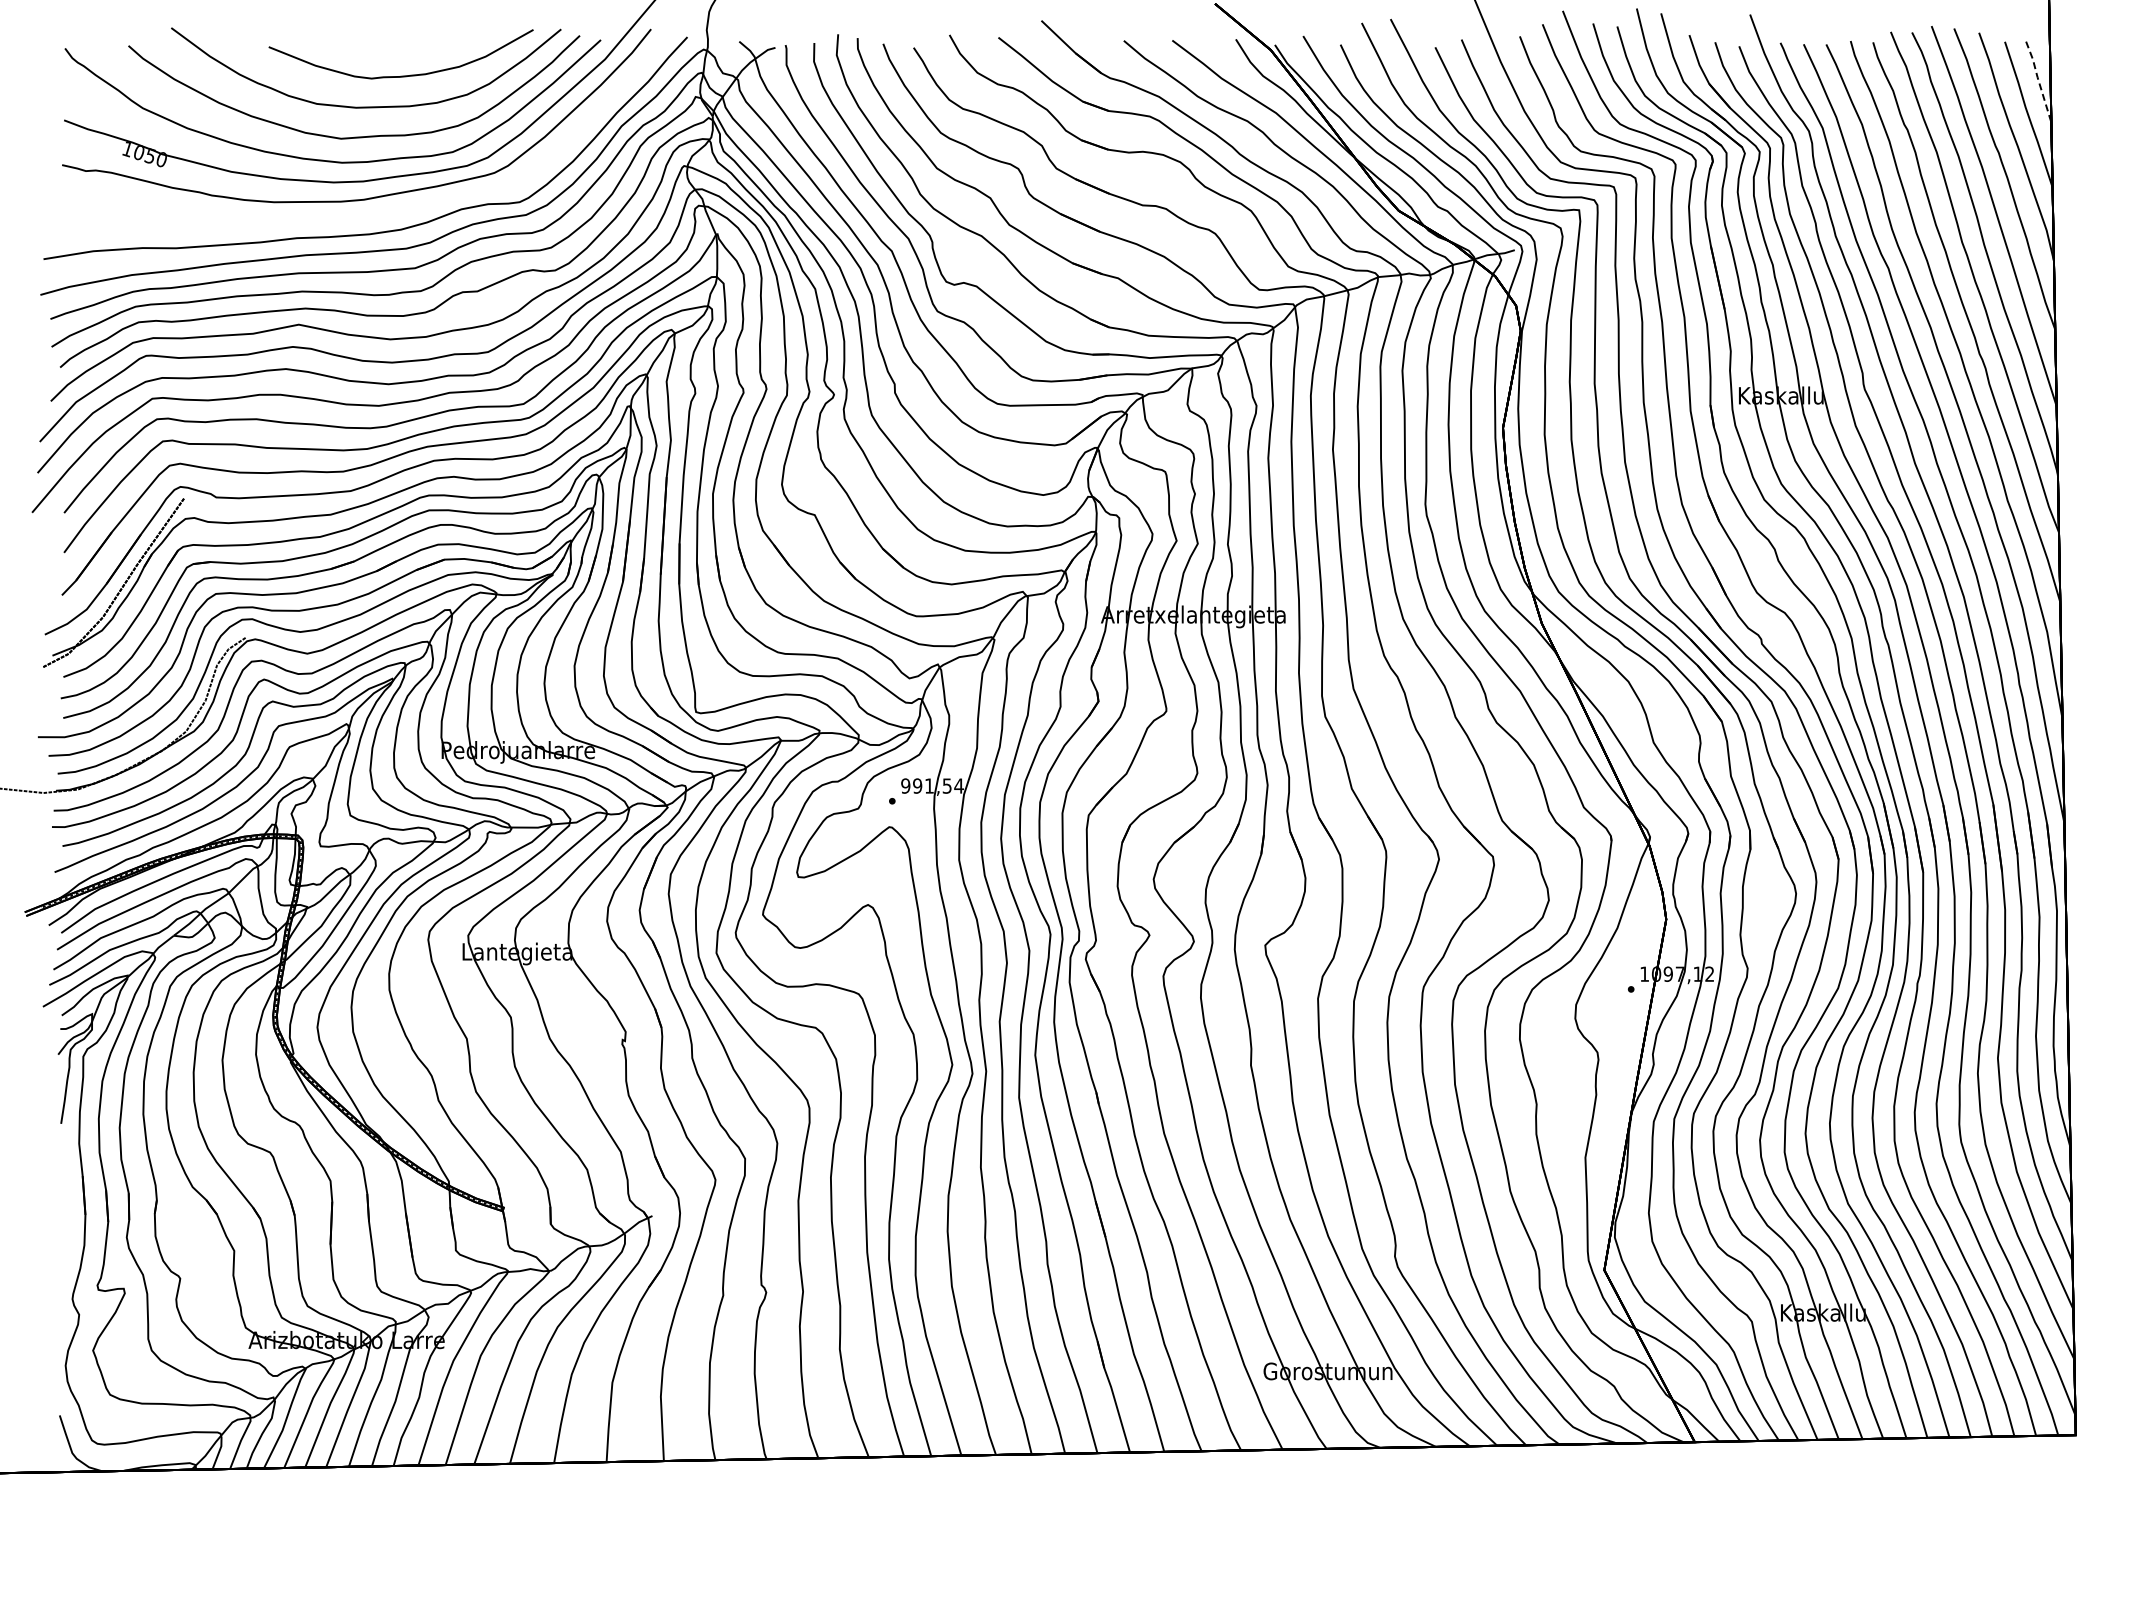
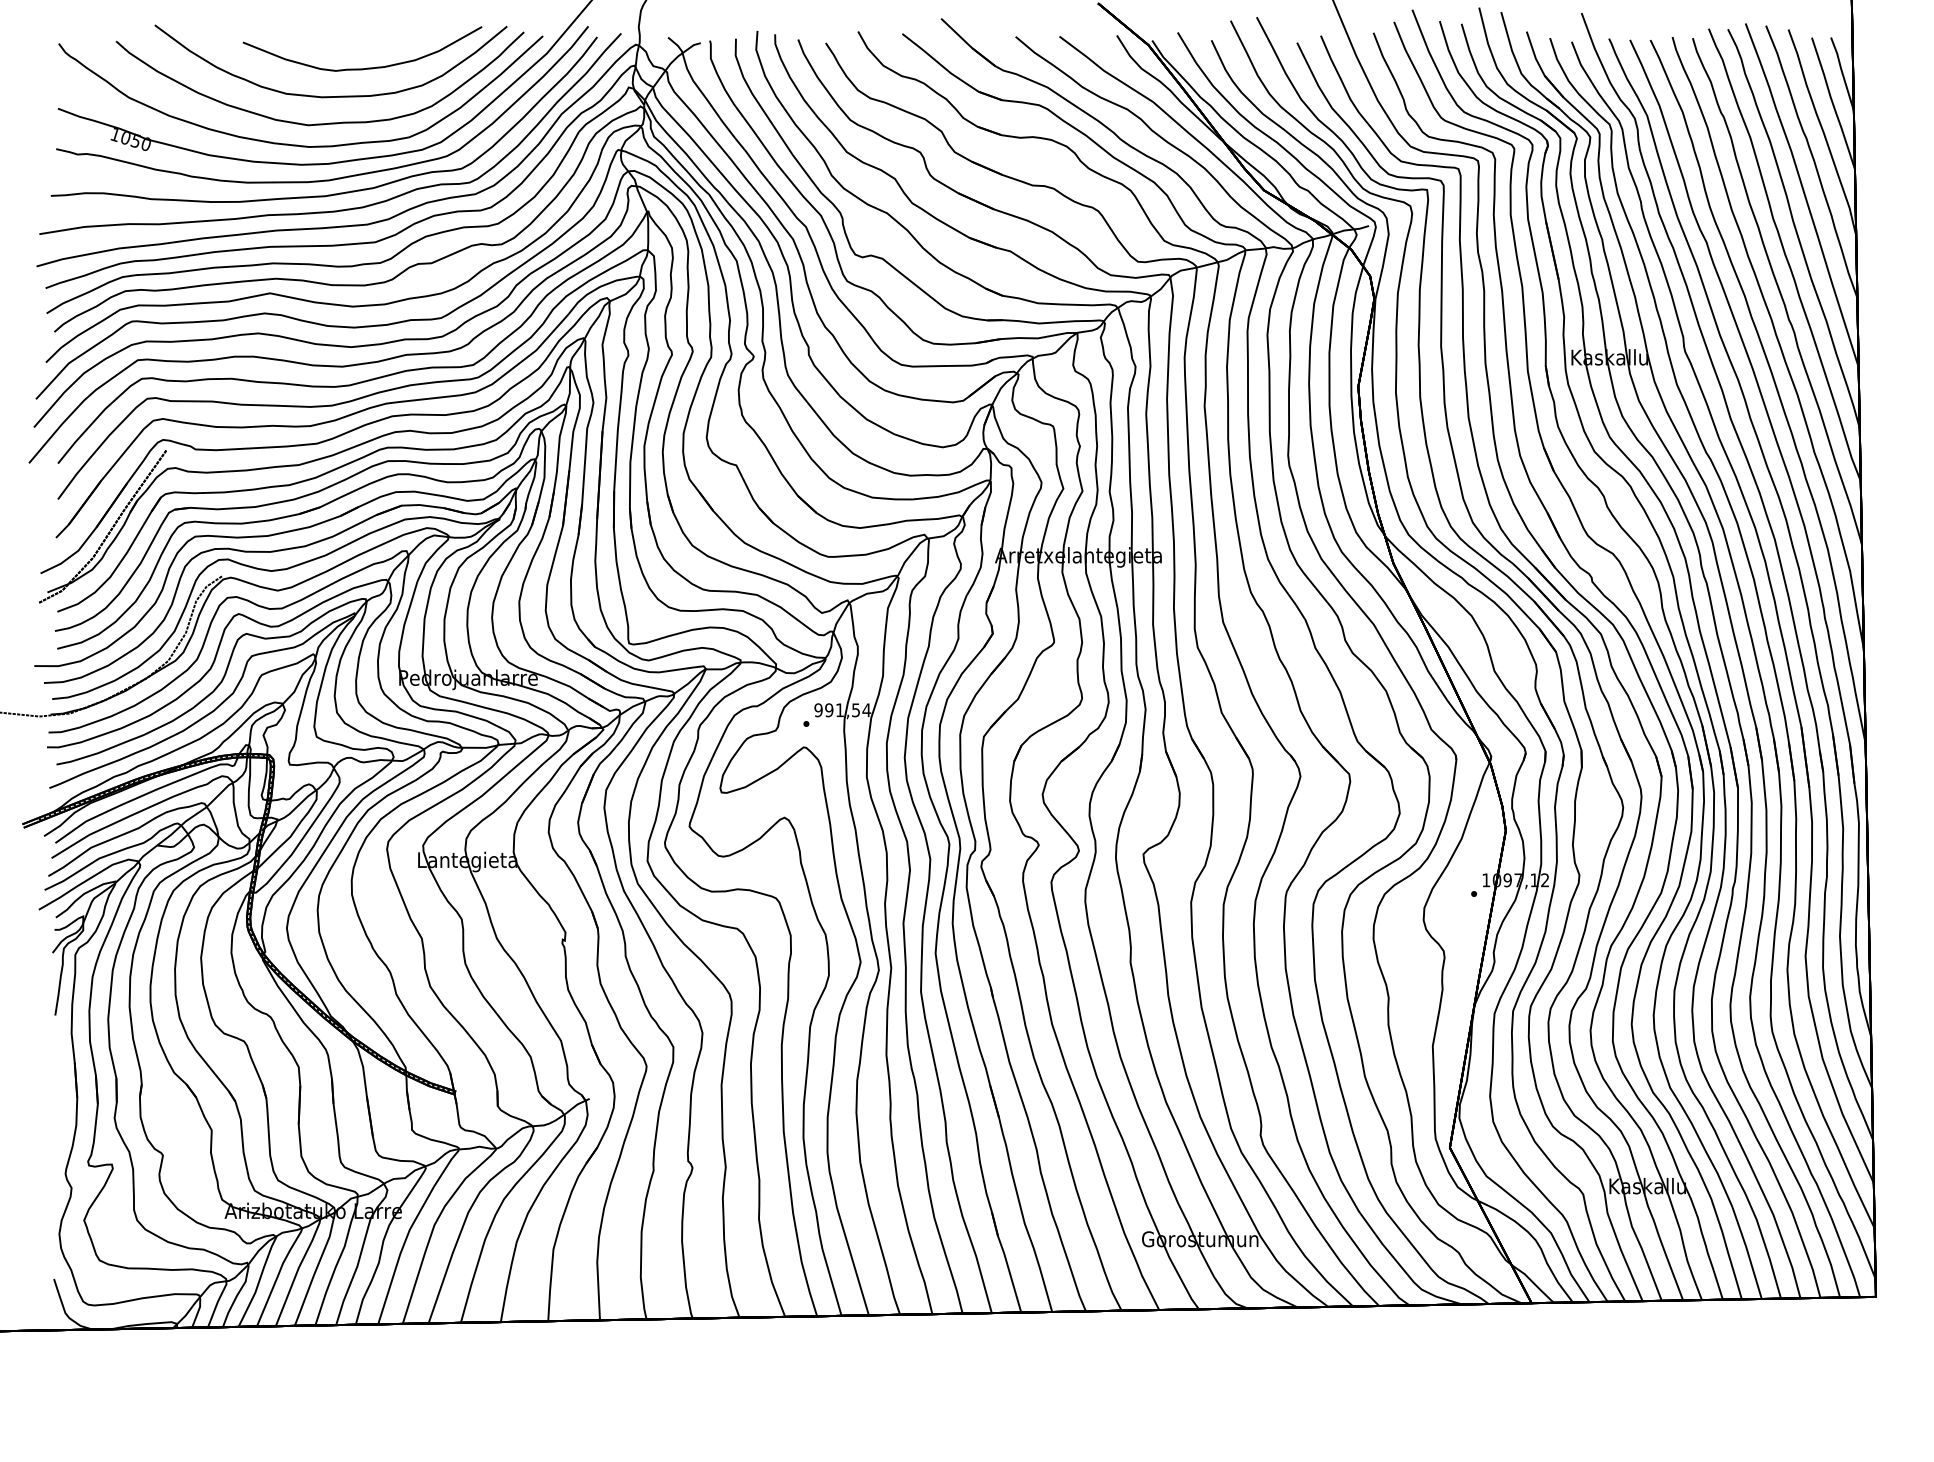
line: (2038, 80) -> (1842, 72), dashed -> solid
curve: (374, 213) -> (338, 192), added

